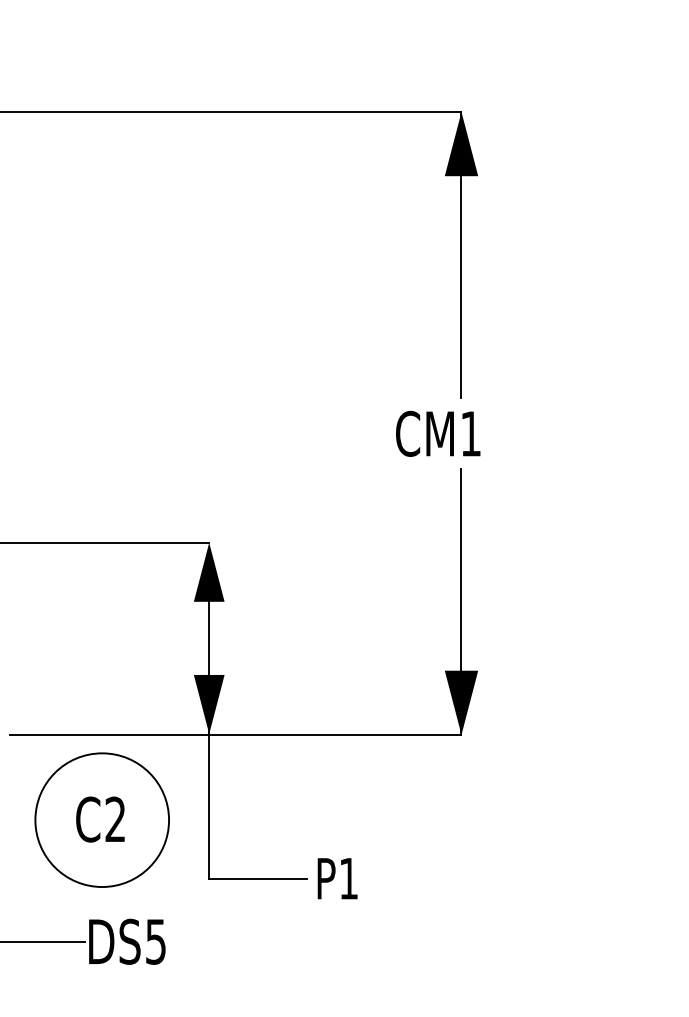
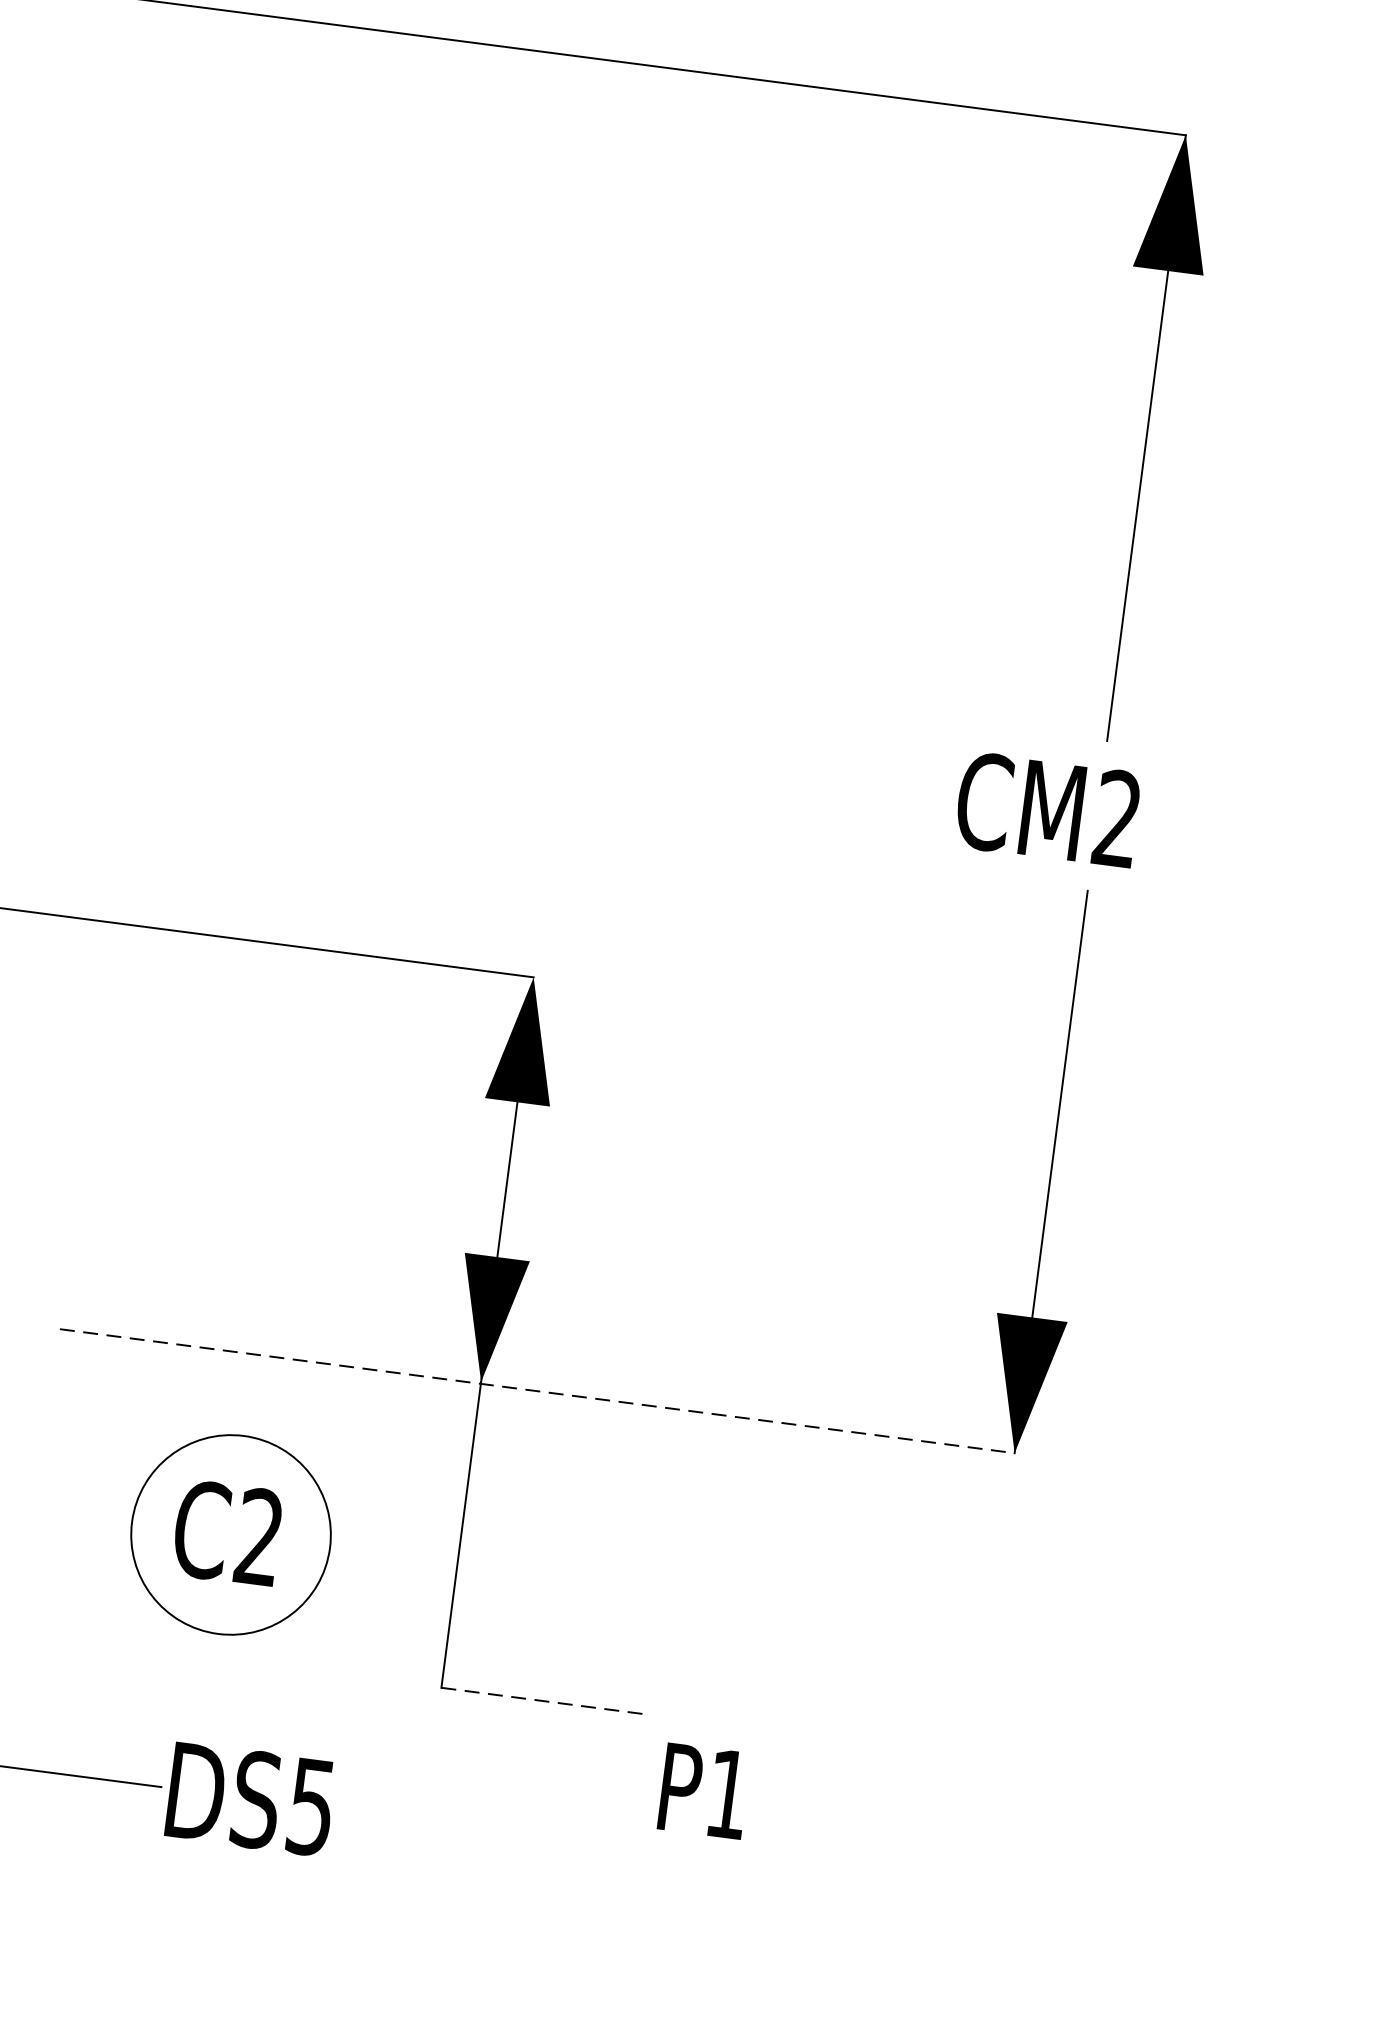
text: (470, 433) -> (1116, 817), CM1 -> CM2
line: (235, 734) -> (536, 1390), solid -> dashed
circle: (102, 820) -> (231, 1535), size x0.7
line: (258, 878) -> (545, 1701), solid -> dashed
text: (337, 878) -> (704, 1790), moved

